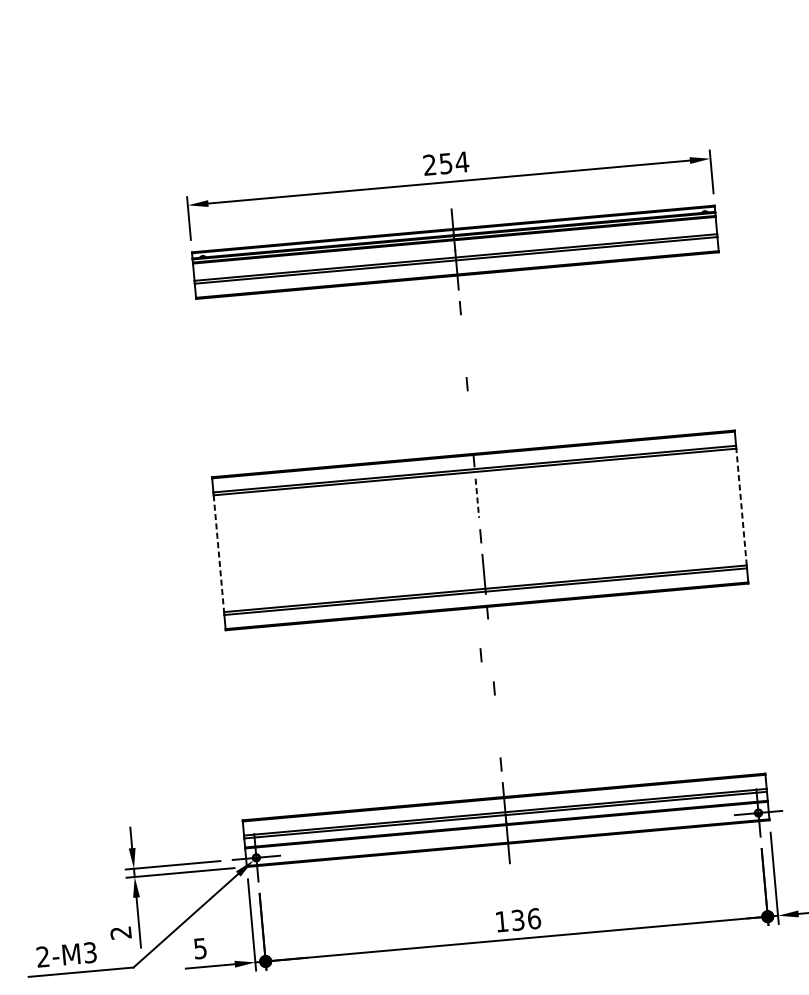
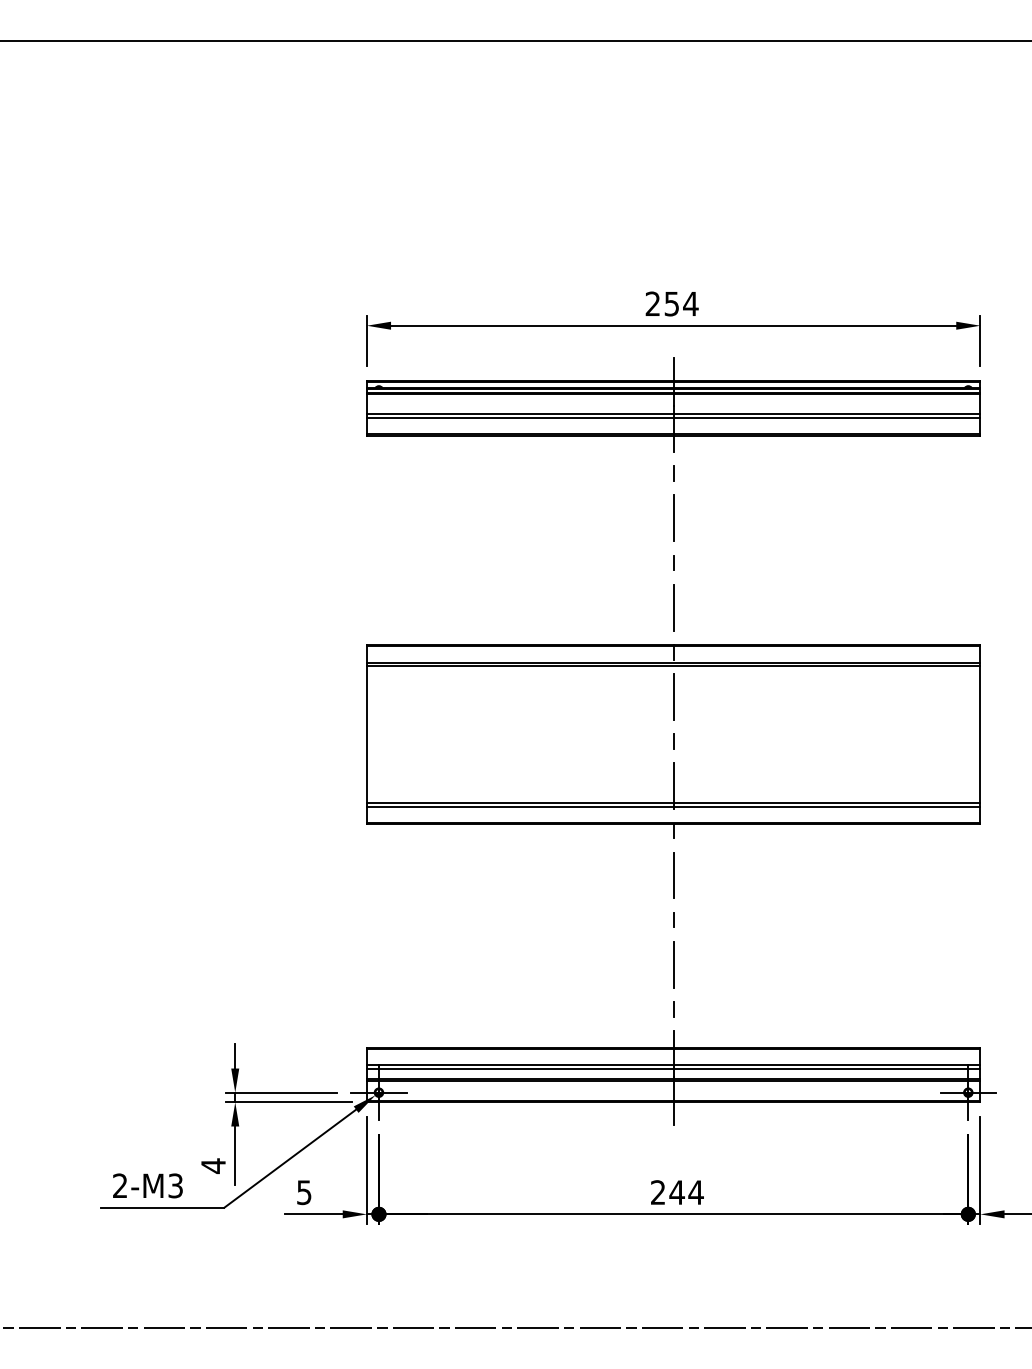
line: (463, 346) -> (673, 518), added
line: (470, 422) -> (673, 607), added
line: (477, 497) -> (673, 696), dashed -> solid
line: (741, 506) -> (980, 734), dashed -> solid
line: (218, 553) -> (366, 734), dashed -> solid
line: (490, 650) -> (673, 875), added
line: (480, 654) -> (661, 879), removed
line: (497, 726) -> (673, 964), added
text: (518, 920) -> (677, 1192), 136 -> 244
text: (121, 933) -> (213, 1166), 2 -> 4

